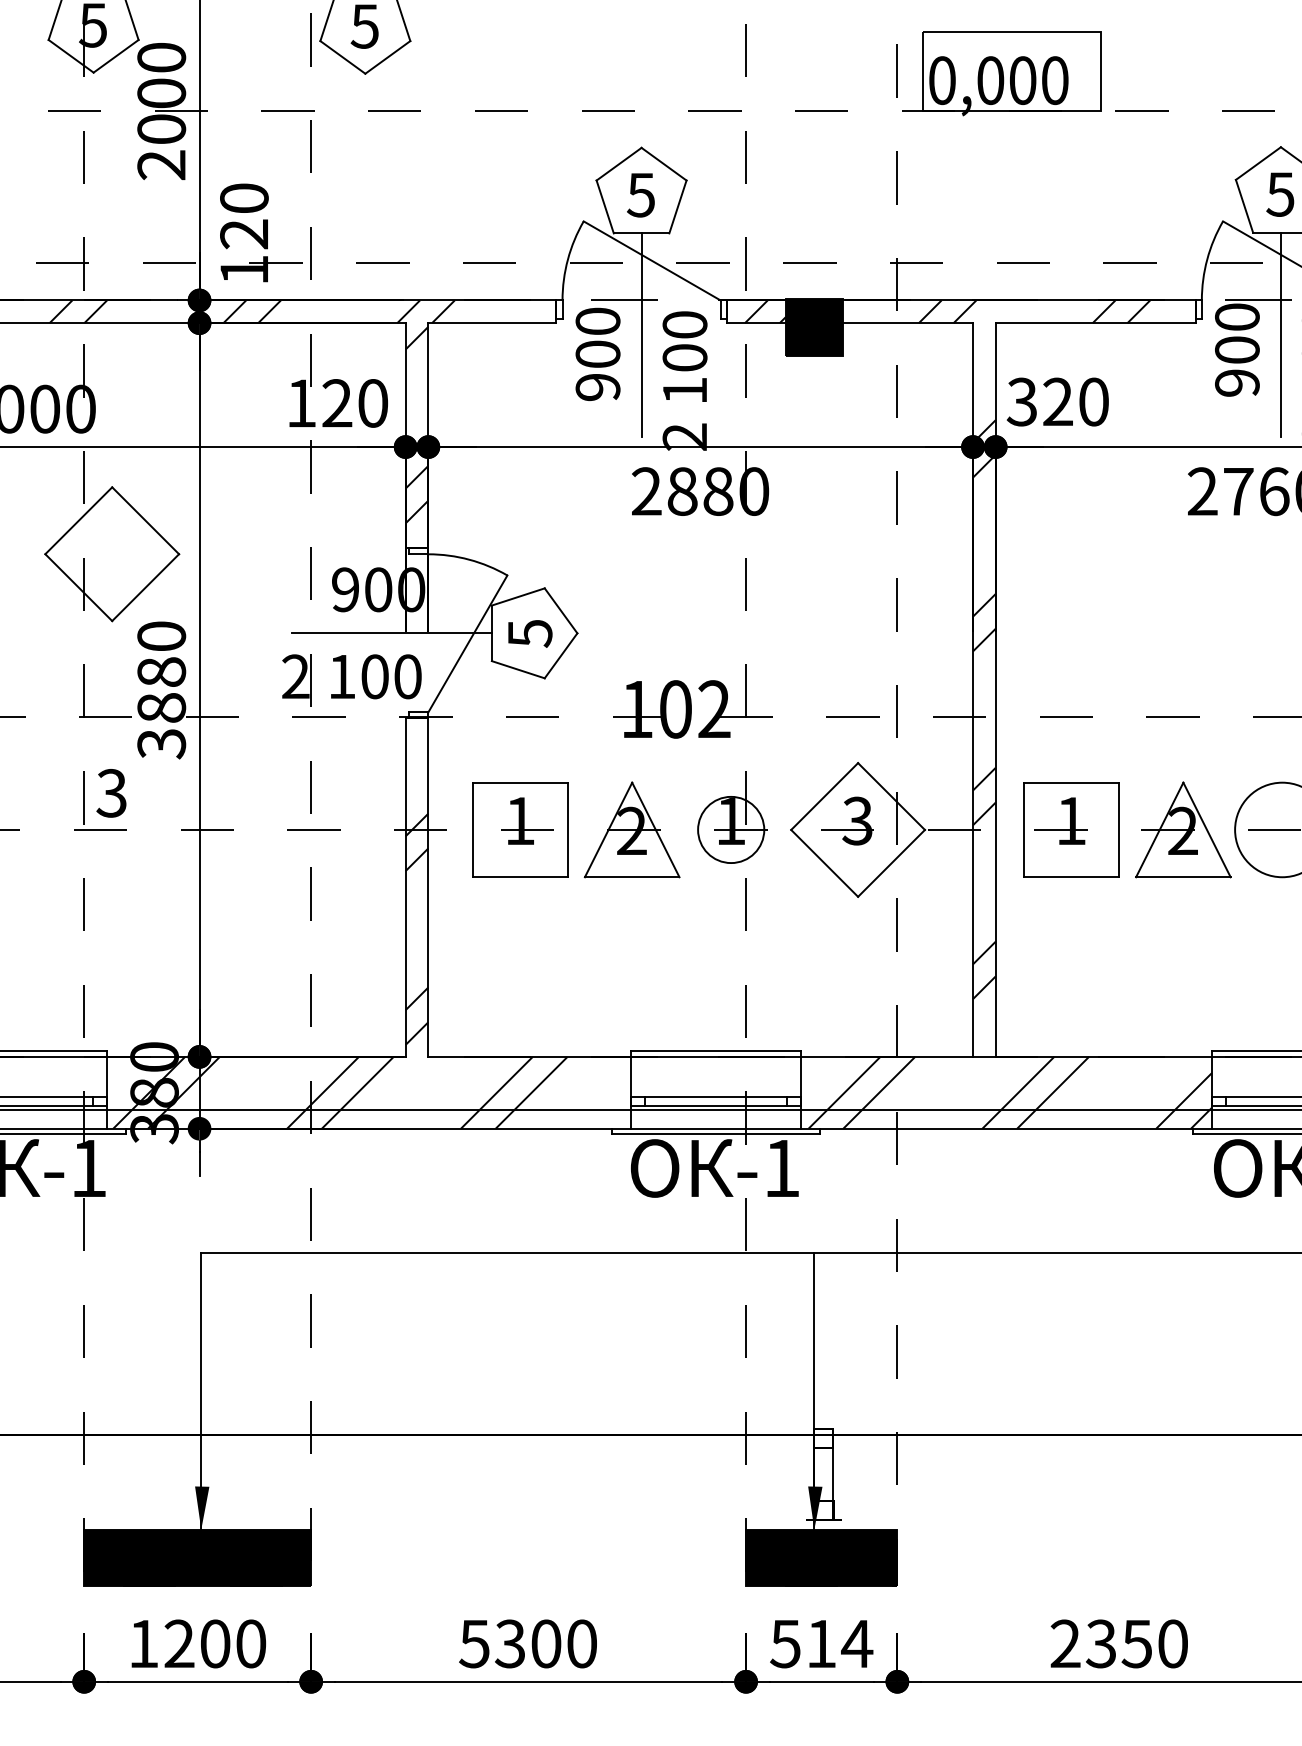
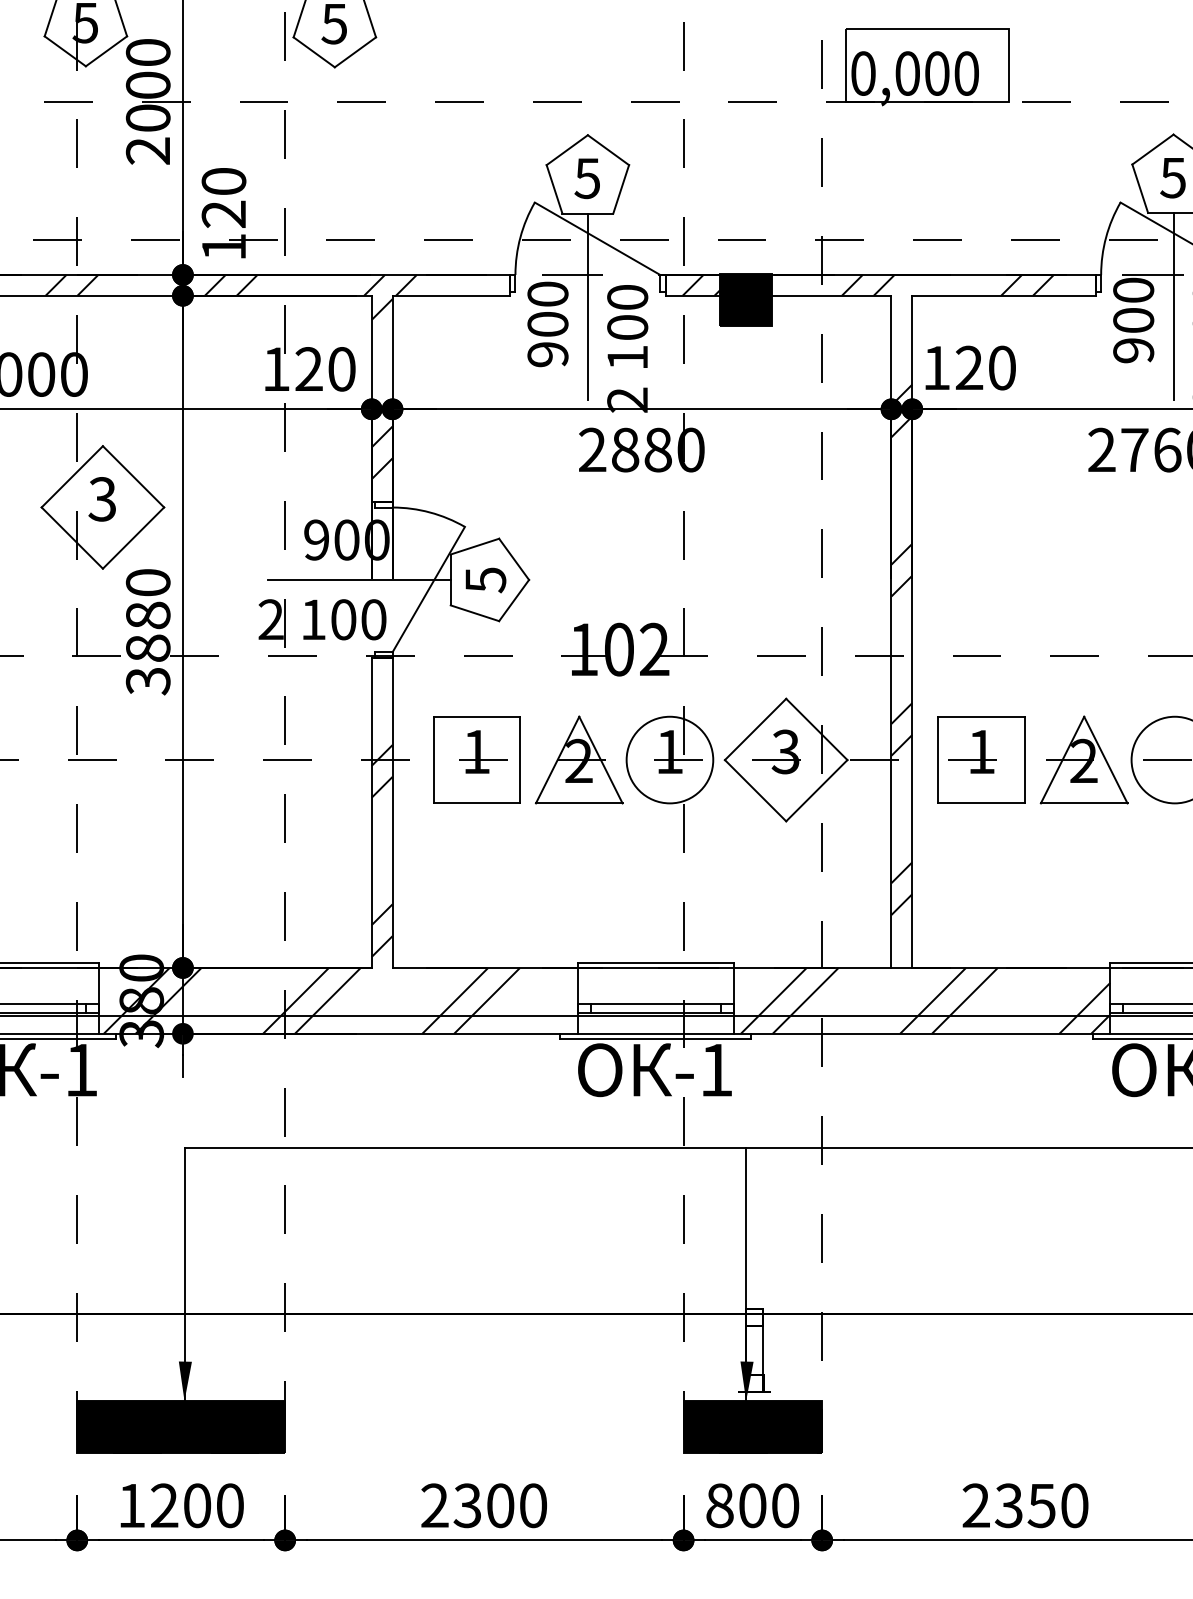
text: (1021, 401) -> (935, 367), 320 -> 120
text: (111, 793) -> (102, 499), moved
circle: (730, 829) -> (669, 759), size x1.43
text: (474, 1643) -> (434, 1505), 5300 -> 2300
text: (821, 1643) -> (752, 1505), 514 -> 800

